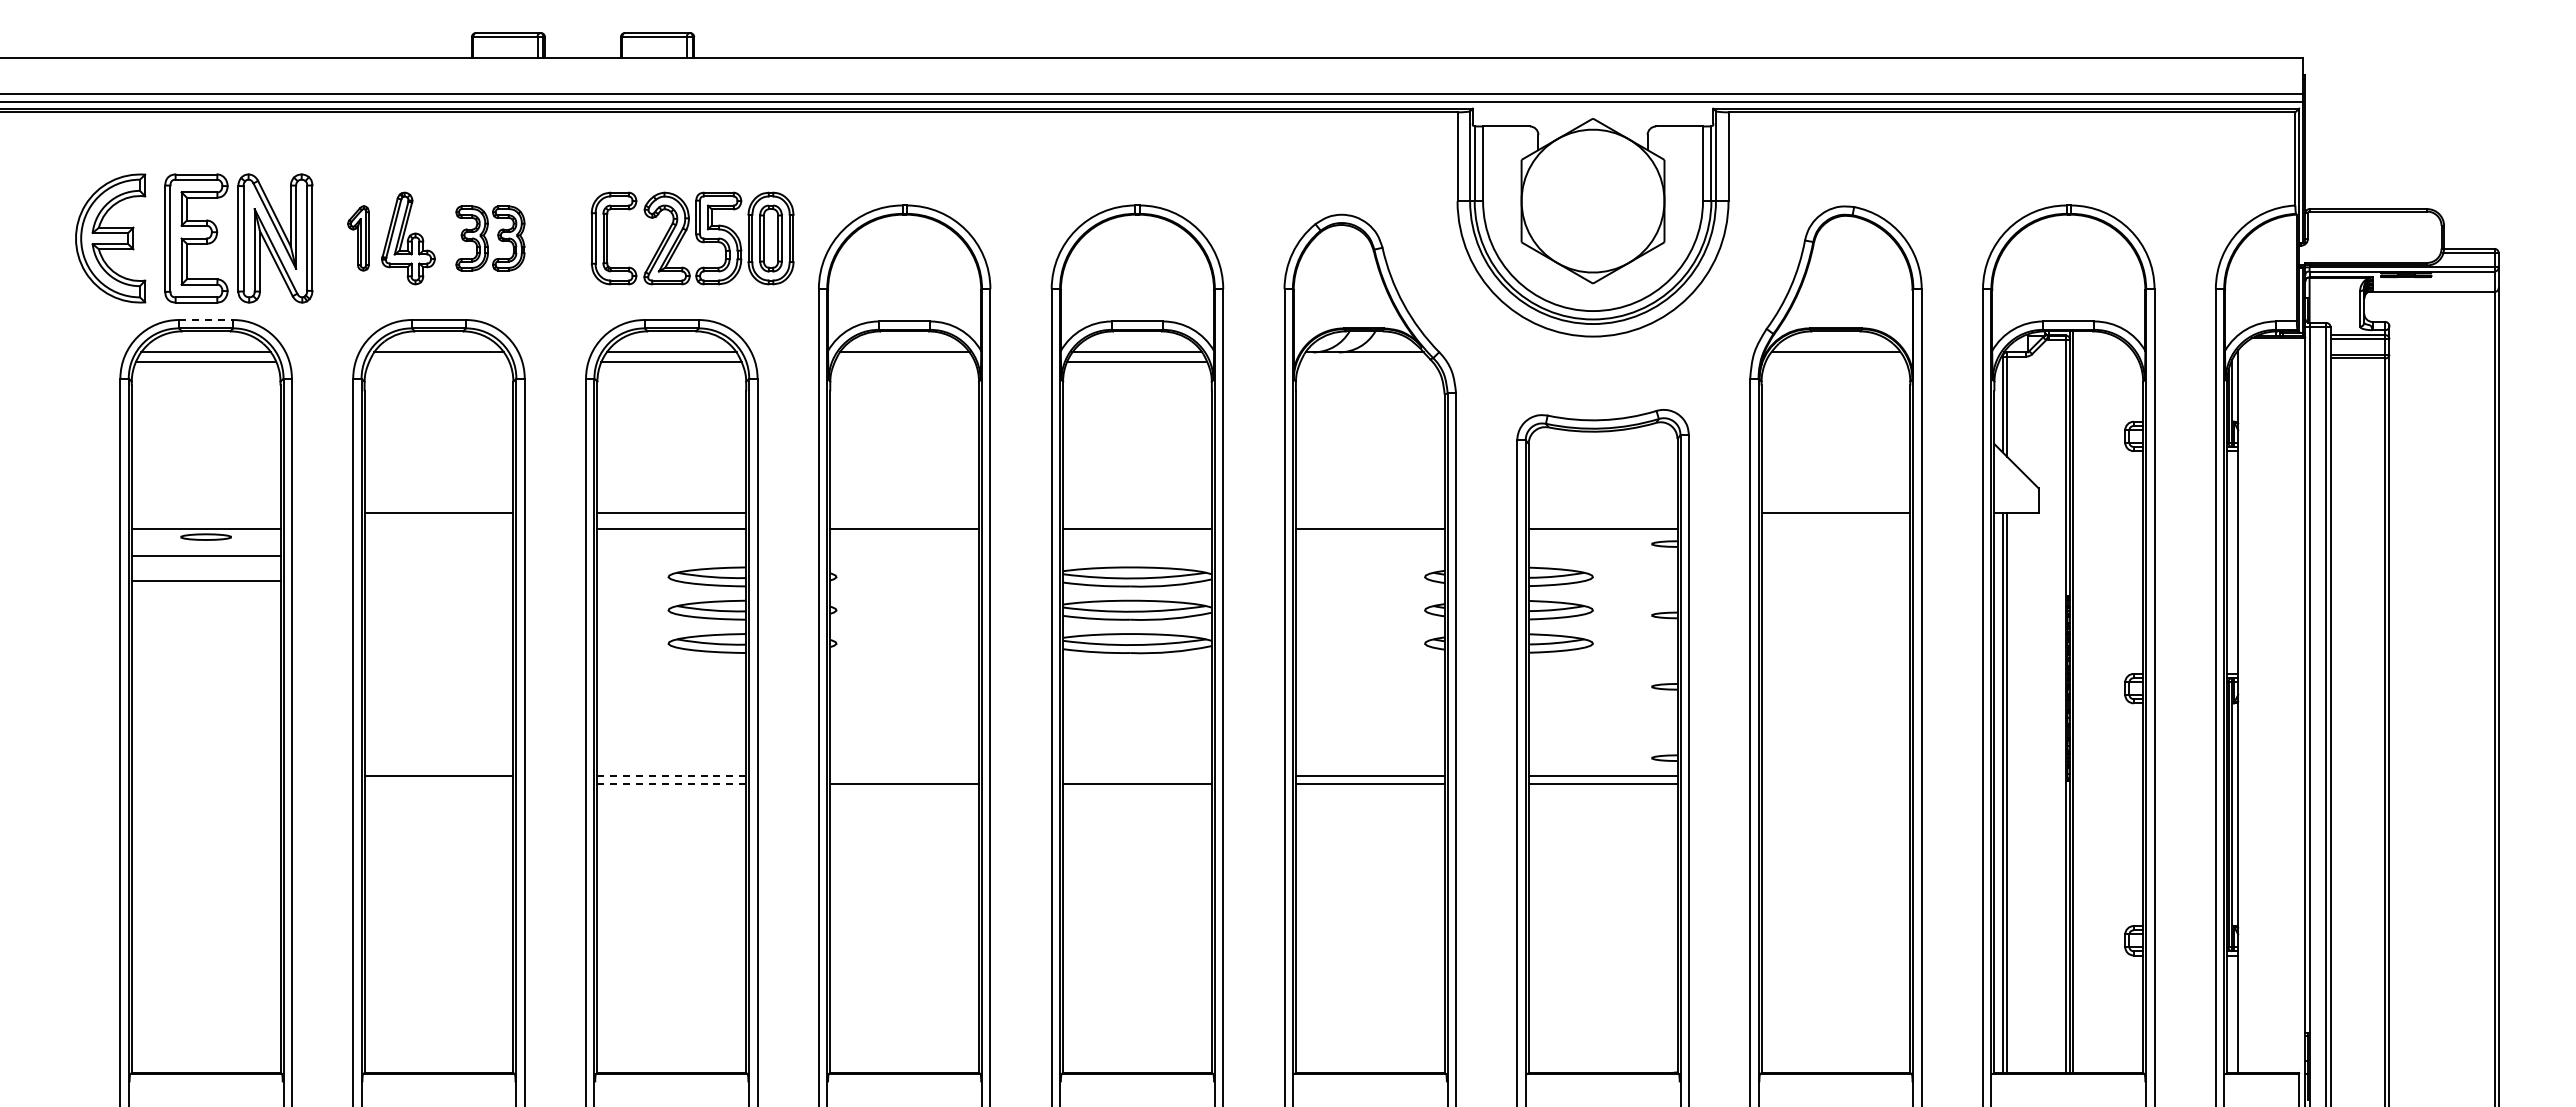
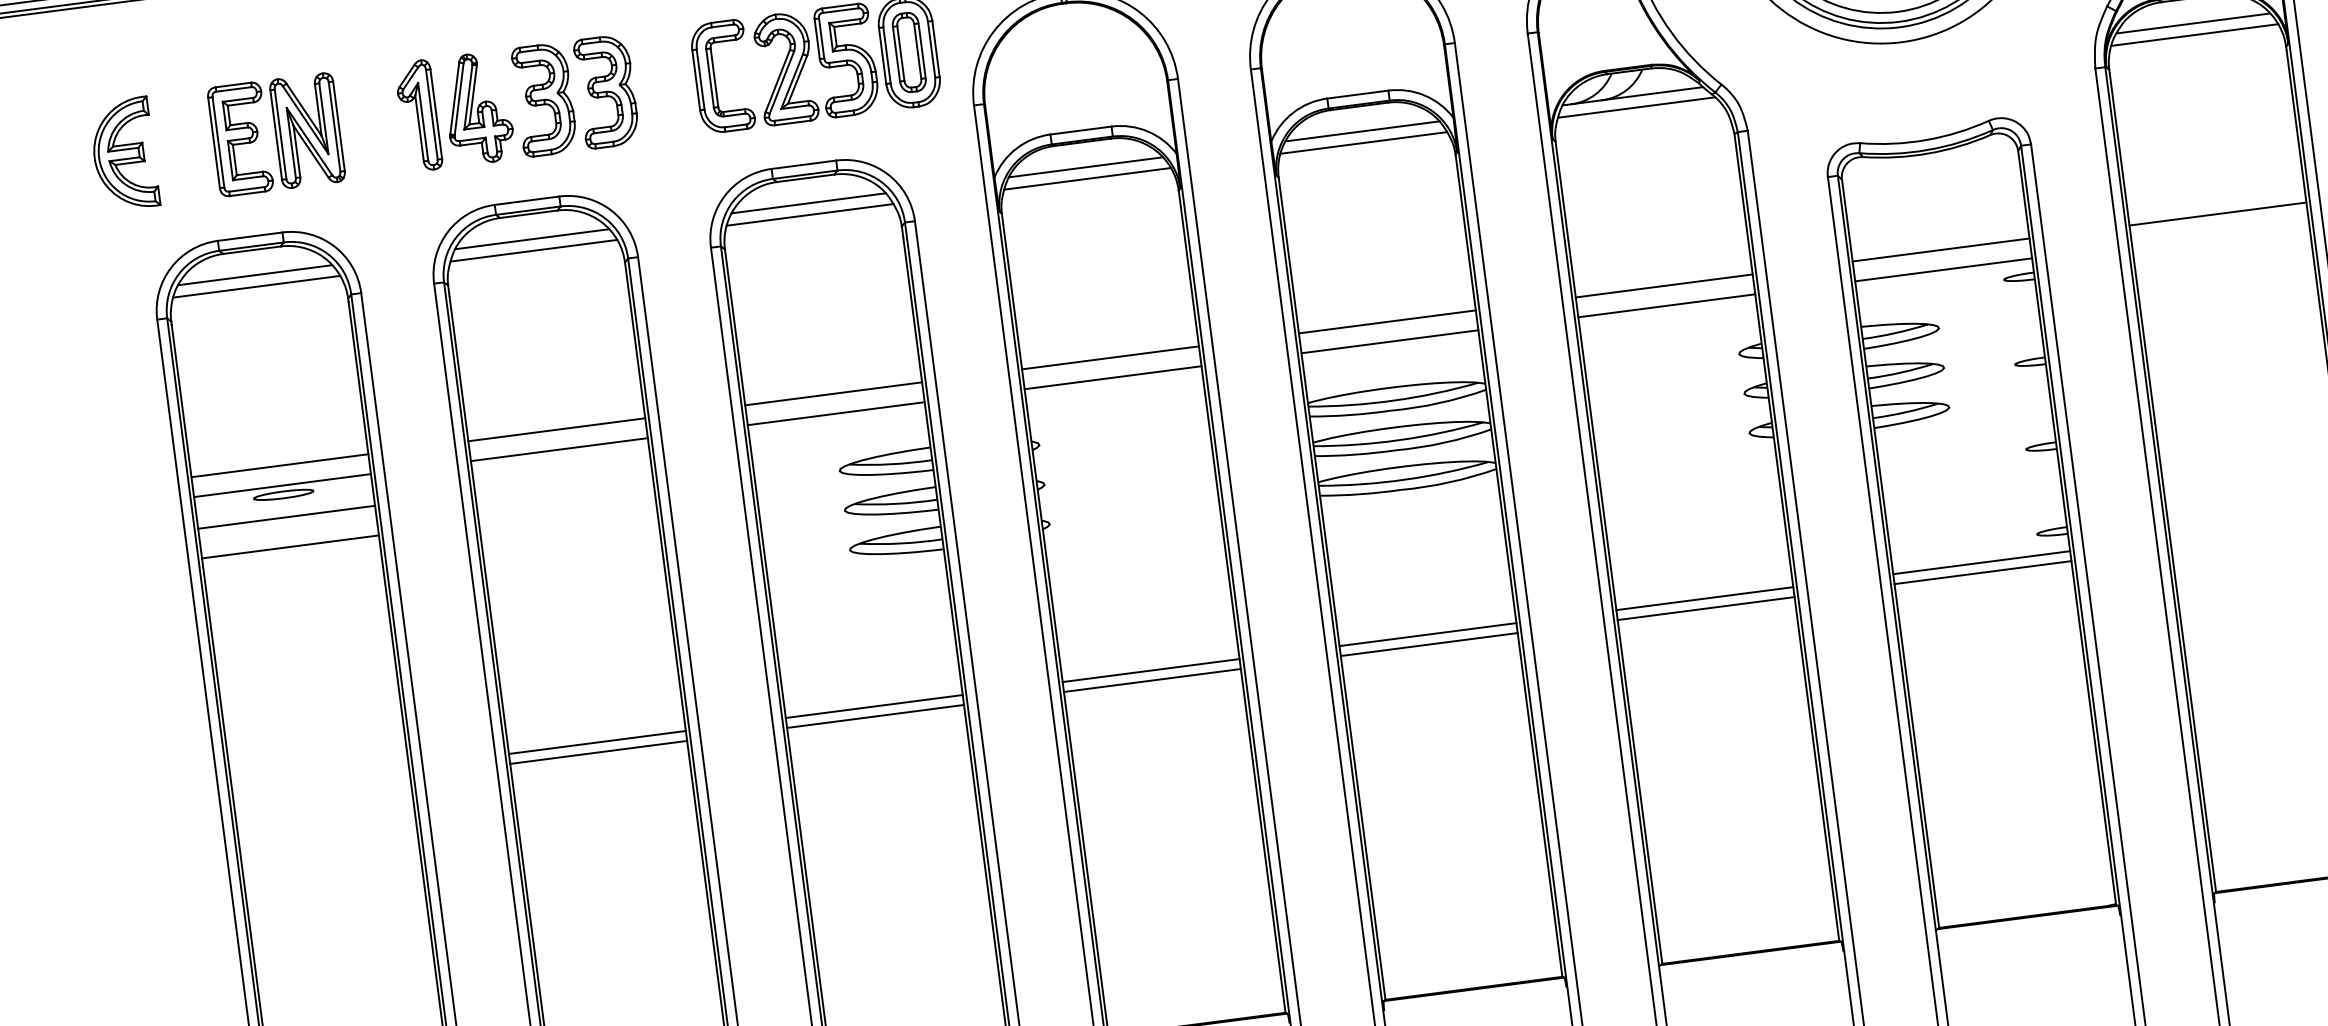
part: (110, 238) -> (123, 154), size x0.71
part: (238, 238) -> (276, 134), size x0.71
part: (358, 238) -> (418, 116), size x1.43
part: (490, 238) -> (575, 95), size x1.43
line: (206, 320) -> (250, 237), dashed -> solid
line: (439, 362) -> (534, 251), added
line: (904, 362) -> (1087, 179), added
line: (1366, 362) -> (1636, 107), added
line: (1835, 362) -> (2194, 35), added
line: (205, 512) -> (279, 465), added
line: (904, 512) -> (1110, 357), added
line: (1137, 512) -> (1387, 321), added
line: (1369, 512) -> (1663, 285), added
line: (1602, 512) -> (1940, 249), added
line: (438, 529) -> (558, 449), added
line: (671, 775) -> (873, 706), dashed -> solid
line: (904, 775) -> (1150, 670), added
line: (1137, 775) -> (1428, 634), added
line: (438, 783) -> (598, 751), added
line: (671, 783) -> (875, 715), dashed -> solid

